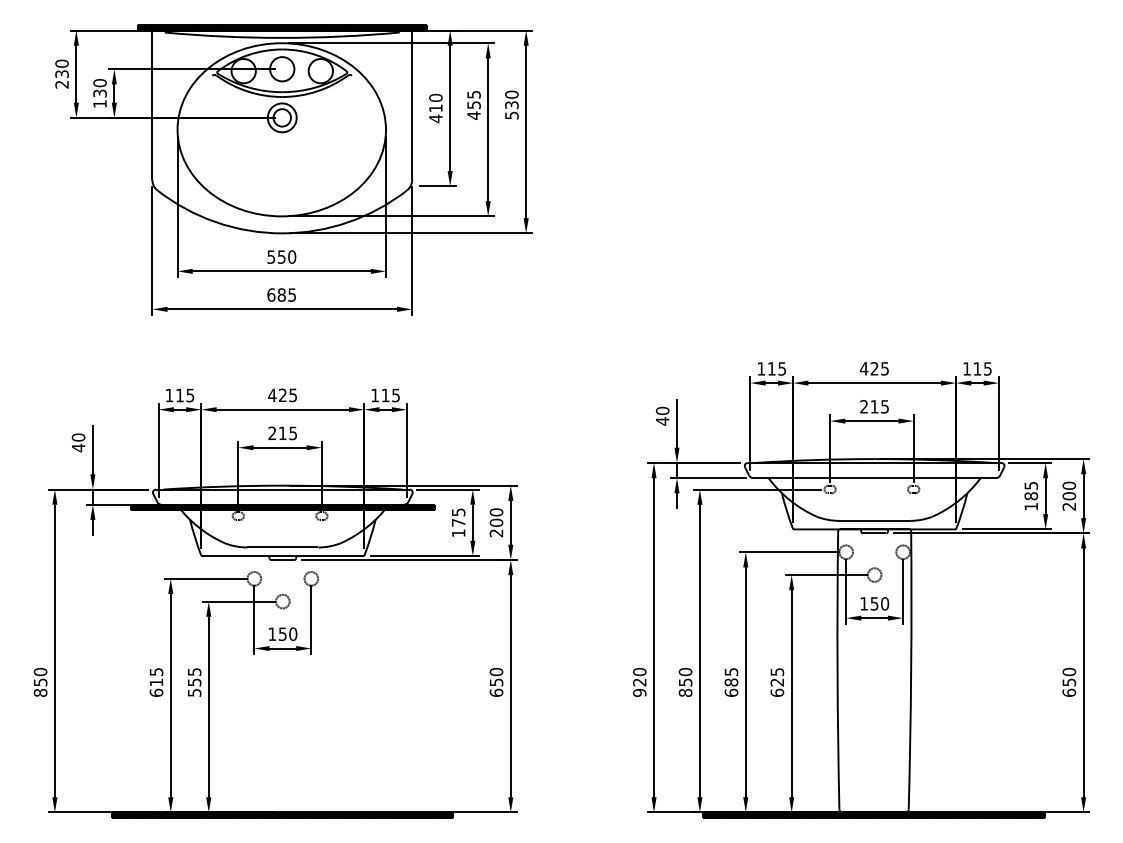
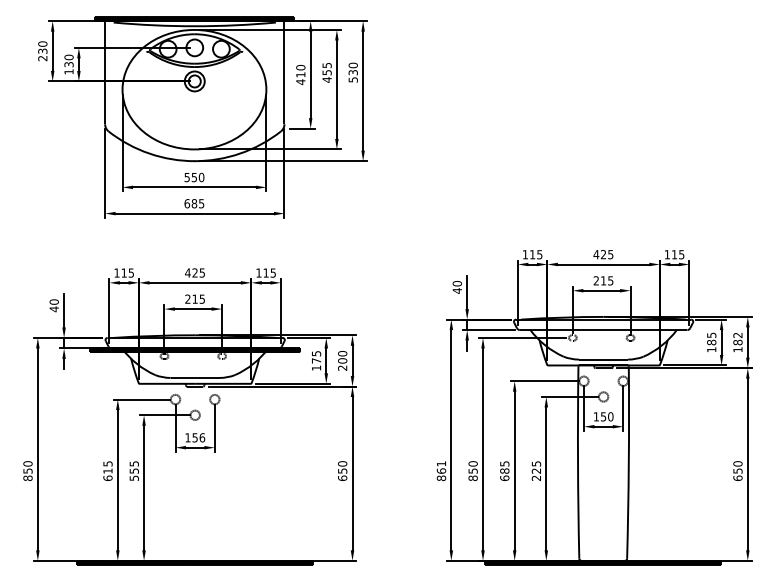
text: (1068, 496) -> (737, 342), 200 -> 182
text: (293, 633) -> (202, 437), 150 -> 156
text: (639, 683) -> (441, 471), 920 -> 861
text: (777, 693) -> (536, 478), 625 -> 225

